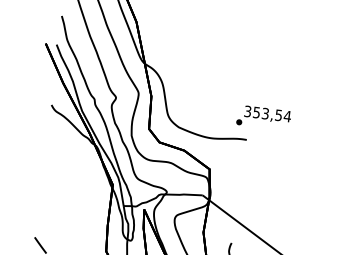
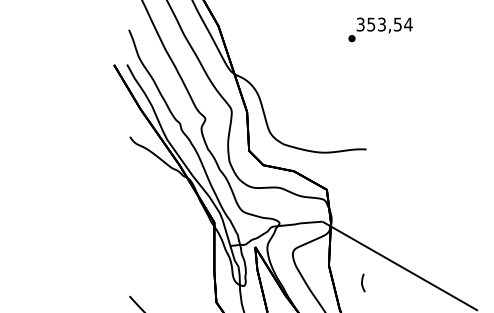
text: (263, 117) -> (380, 29), moved

